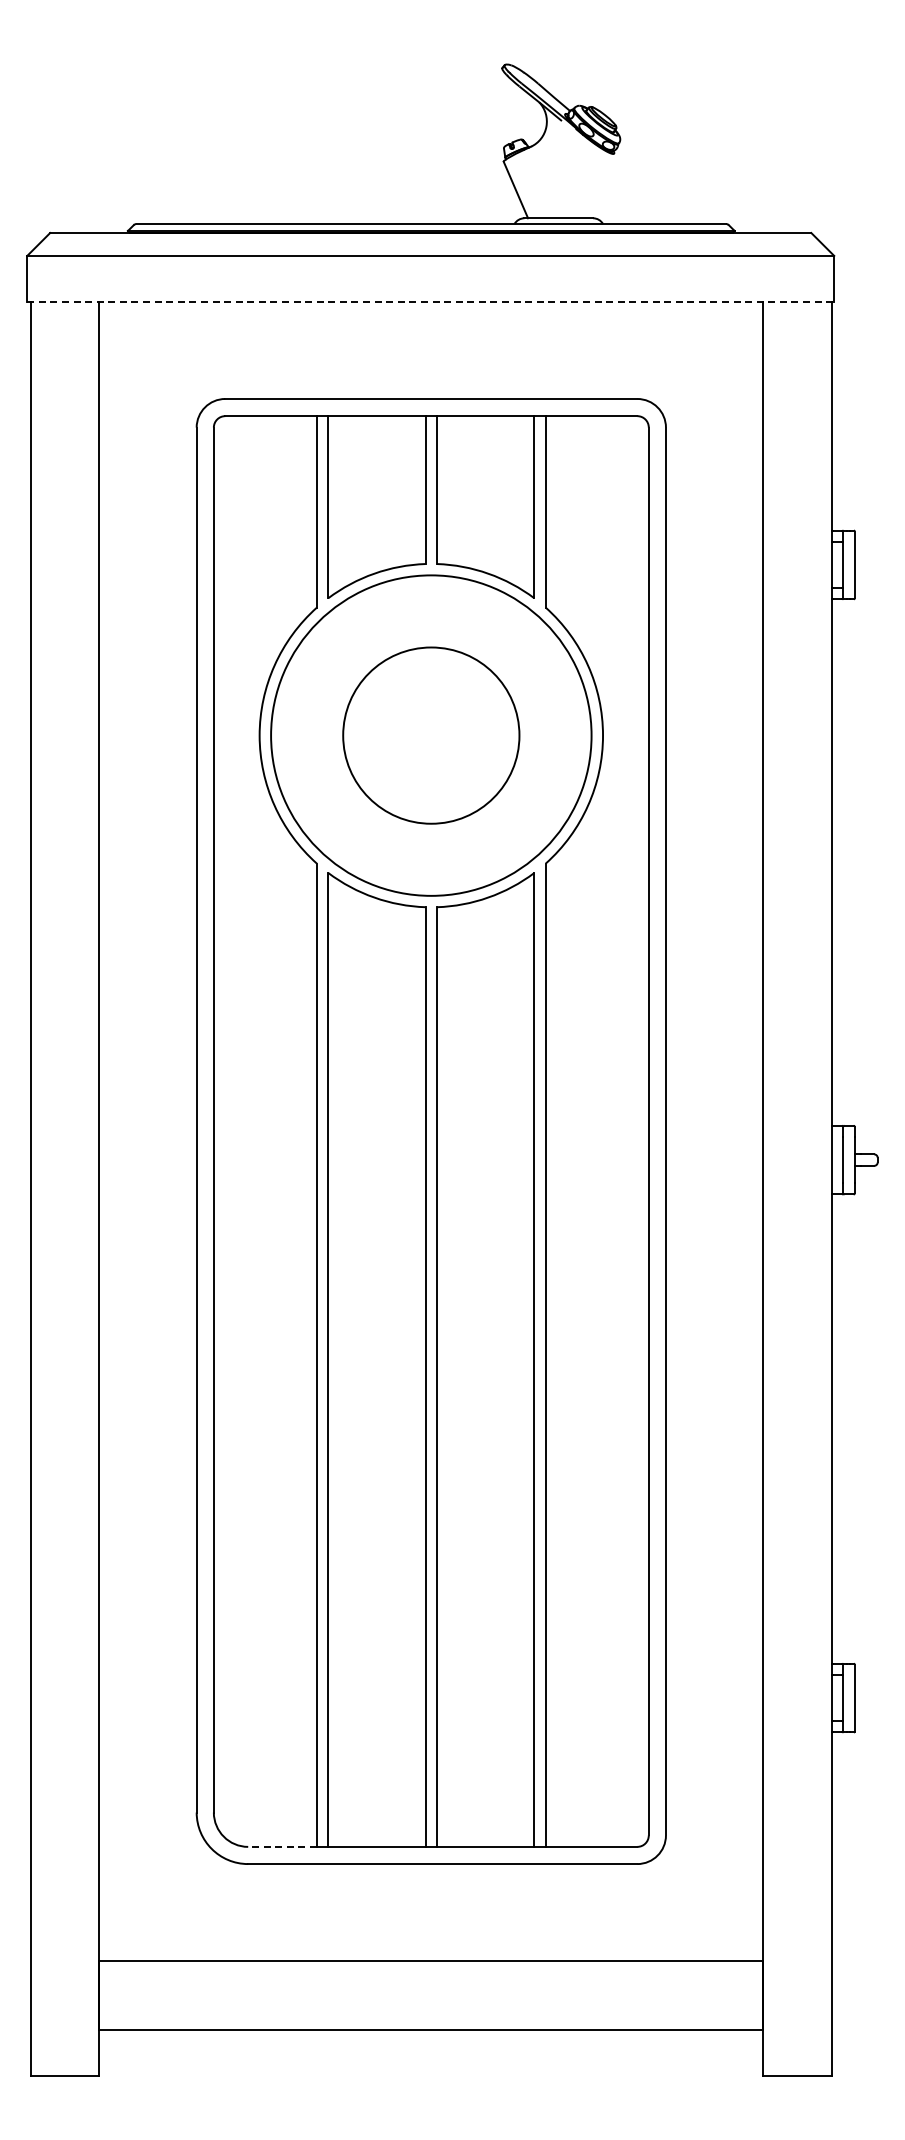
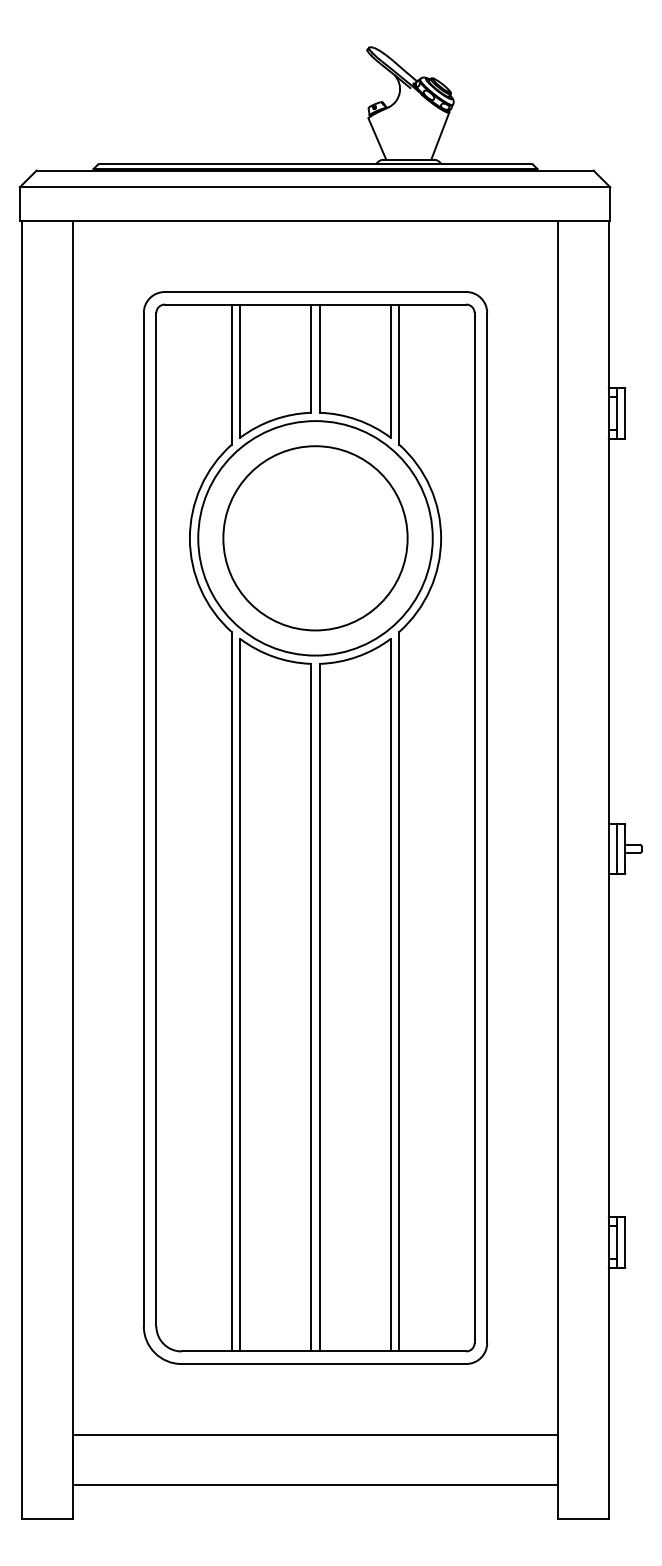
line: (601, 185) -> (440, 135), added
line: (431, 301) -> (315, 220), dashed -> solid
circle: (431, 735) -> (315, 538), size x1.43
line: (282, 1846) -> (206, 1351), dashed -> solid

